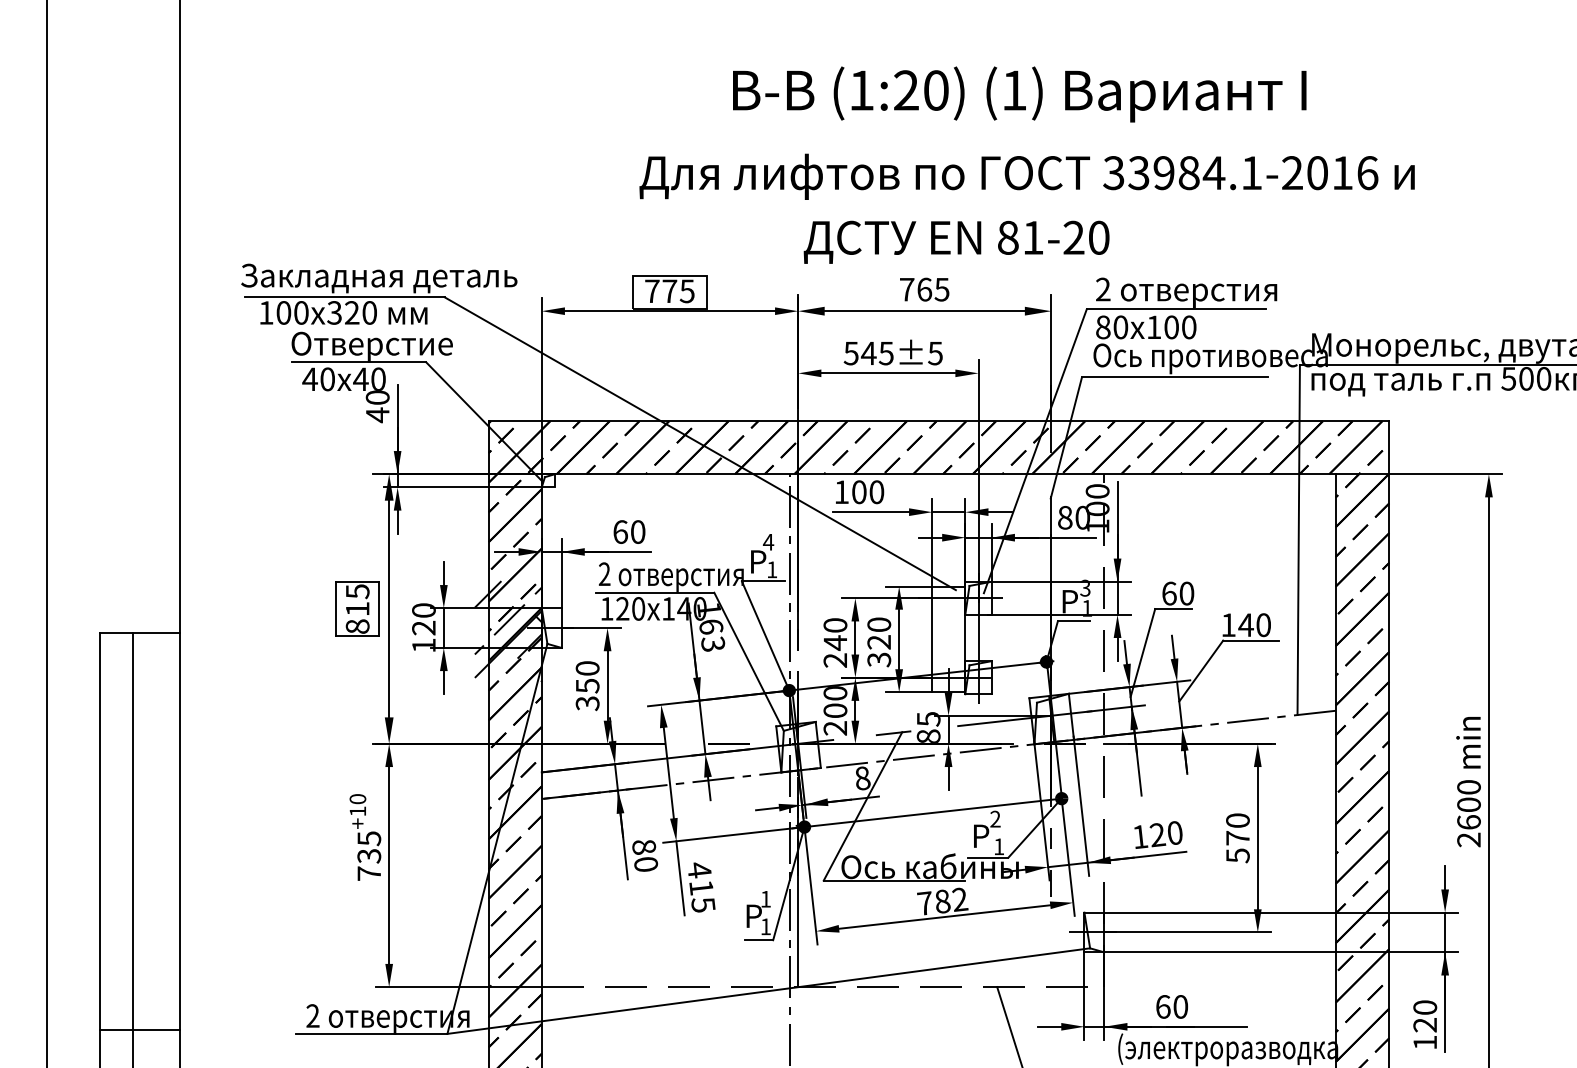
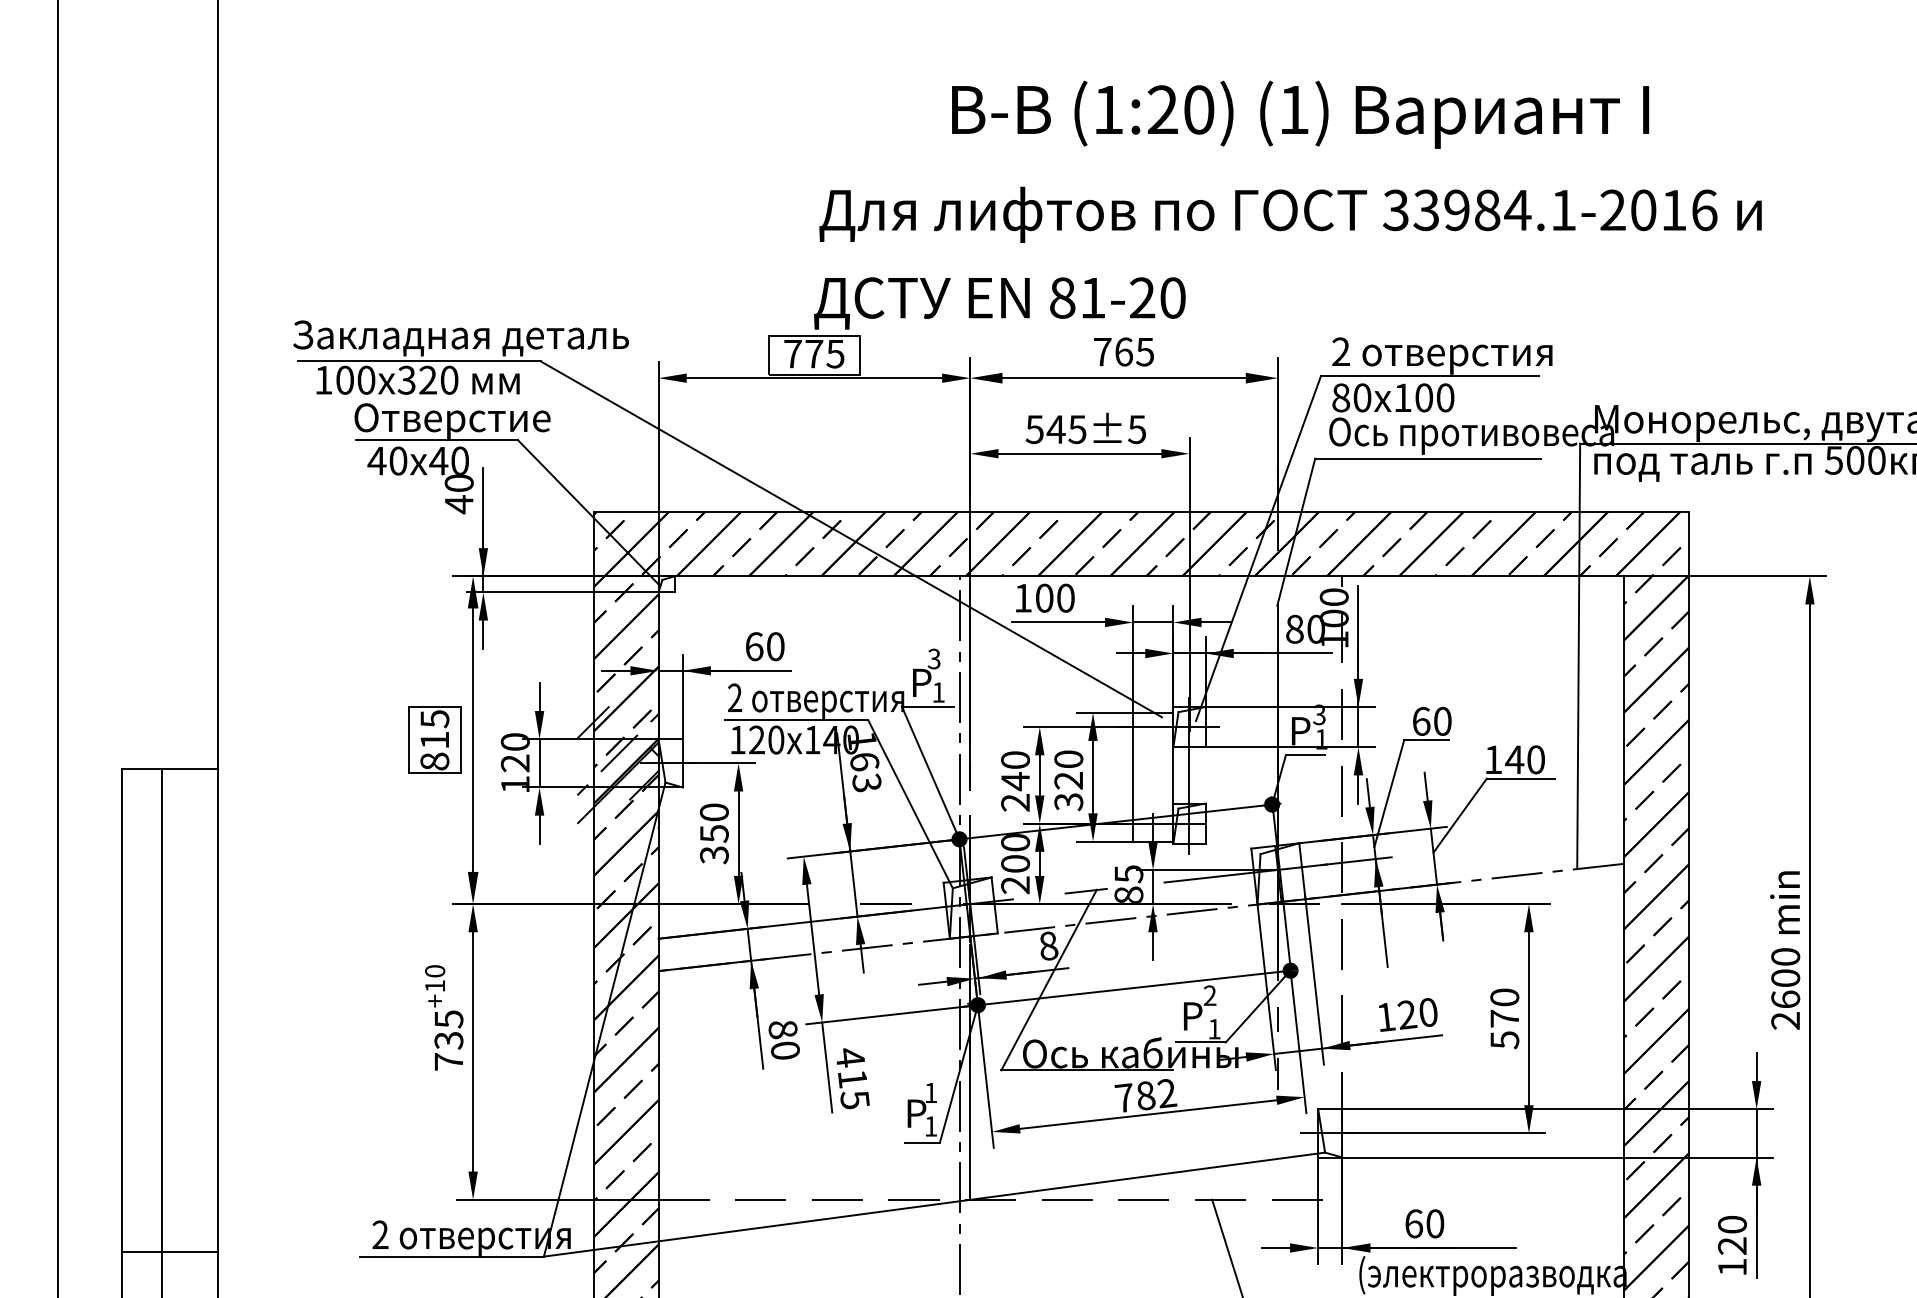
text: (1019, 94) -> (1300, 114), moved
text: (1027, 176) -> (1290, 214), moved
text: (956, 242) -> (999, 303), moved
text: (768, 541) -> (934, 658), 4 -> 3

